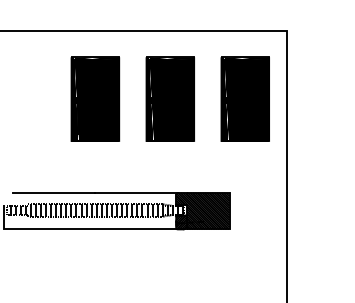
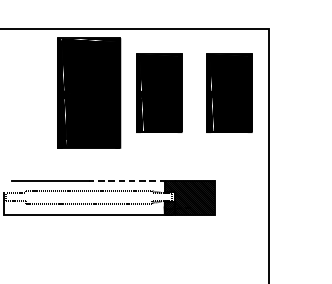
part: (95, 98) -> (89, 92), size x1.4
line: (136, 193) -> (127, 181), solid -> dashed
hatch: (96, 210) -> (90, 197), removed

